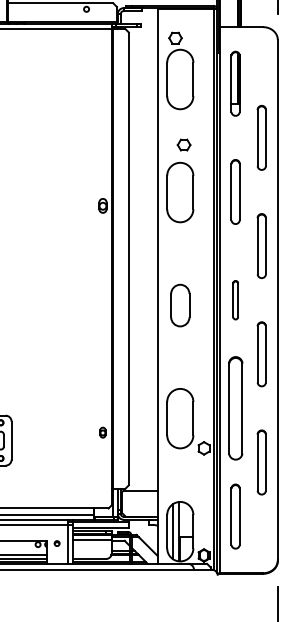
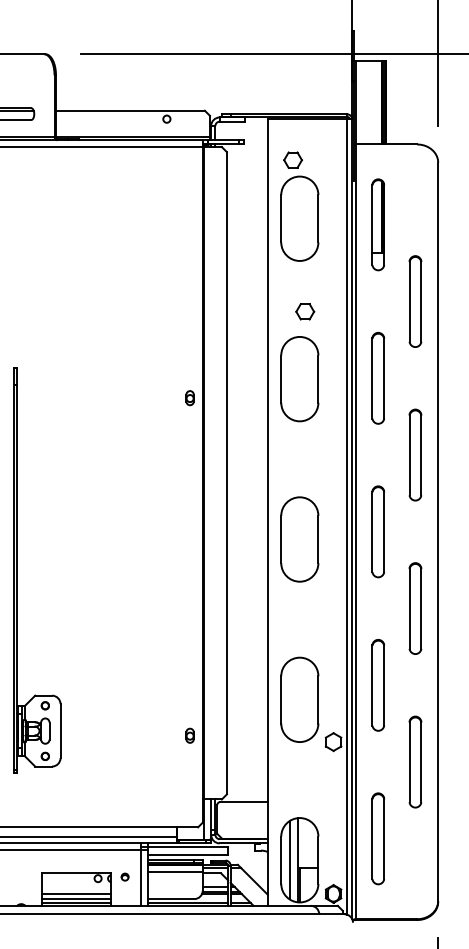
part: (102, 206) -> (189, 398), size x0.71
part: (235, 299) -> (378, 531), size x1.67
part: (180, 305) -> (299, 539), size x1.43
part: (235, 408) -> (377, 685), size x0.62
part: (102, 432) -> (189, 735), moved

